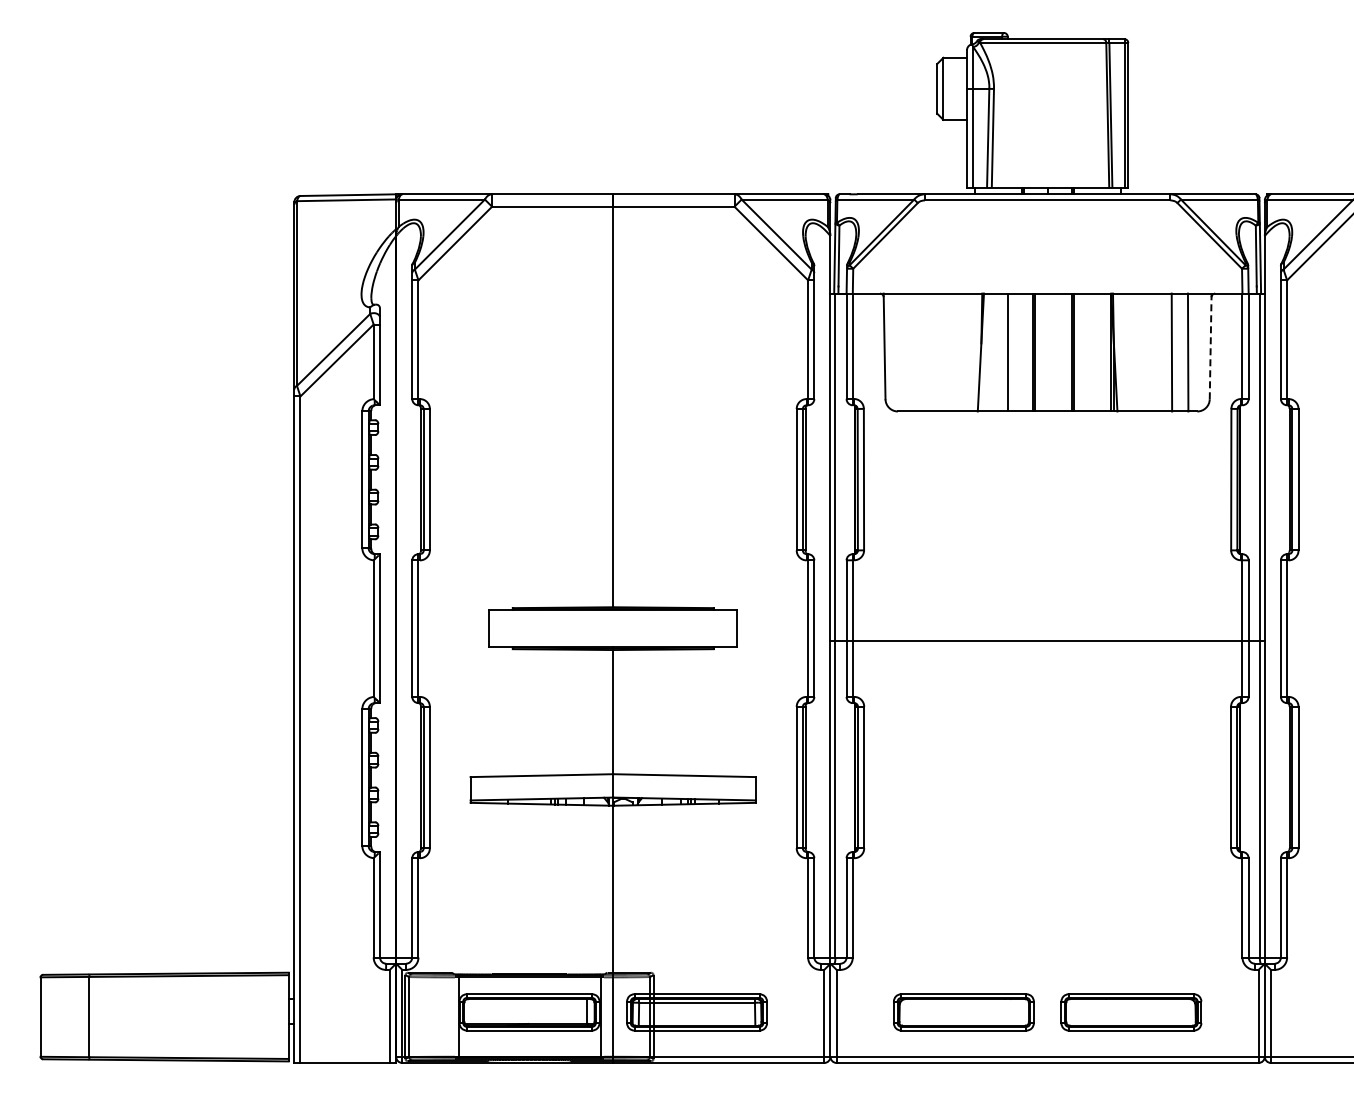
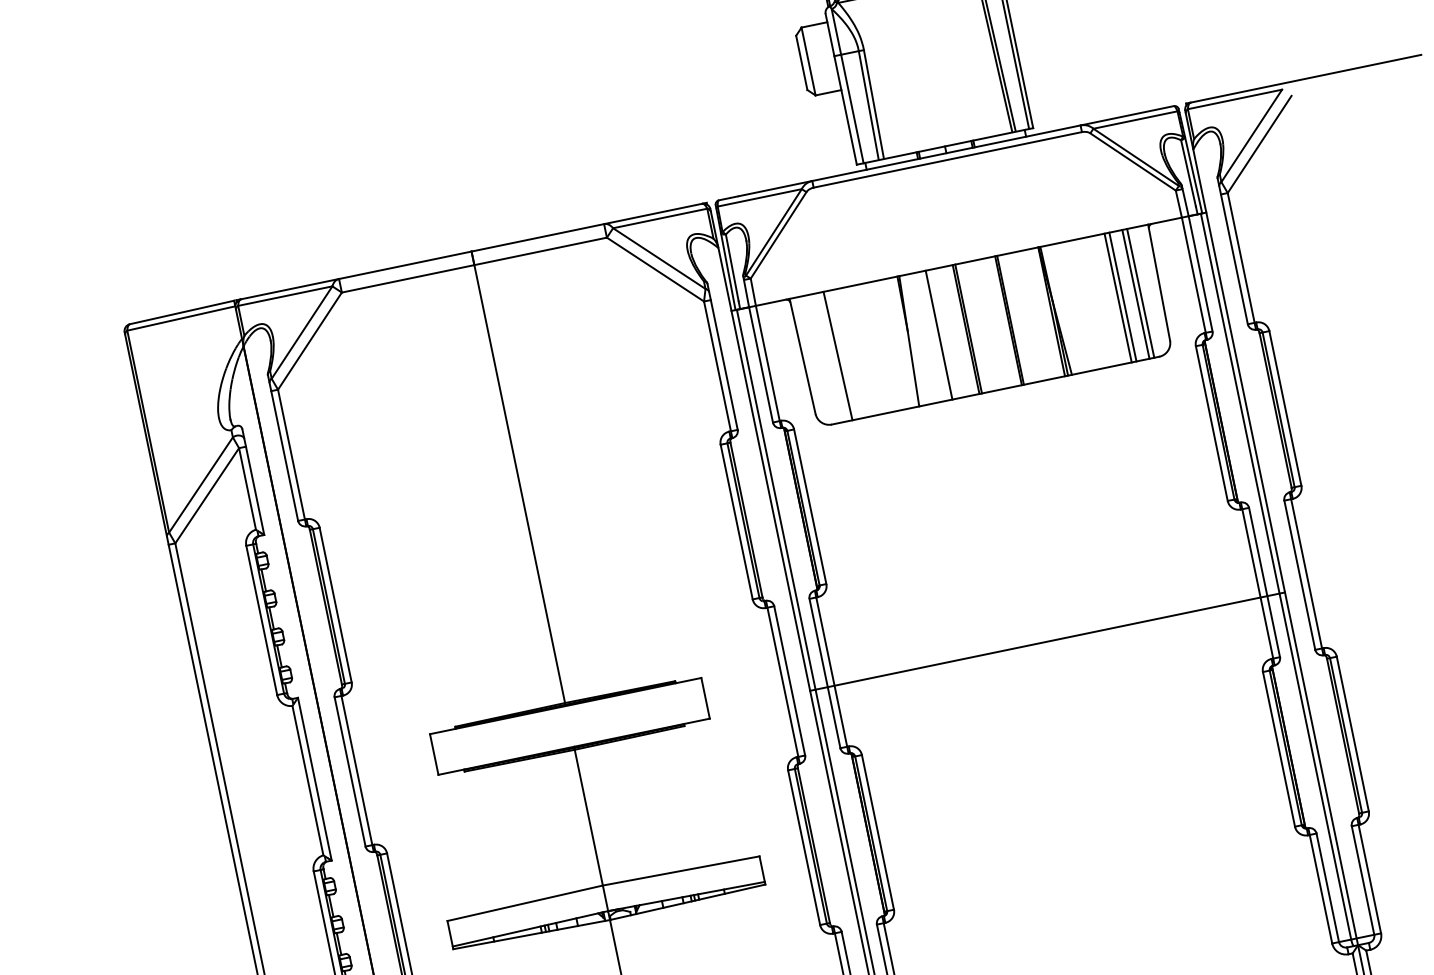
line: (1210, 346) -> (1158, 282), dashed -> solid
line: (915, 352) -> (837, 356), added
line: (1176, 352) -> (1123, 296), added
line: (1192, 352) -> (1140, 293), added

